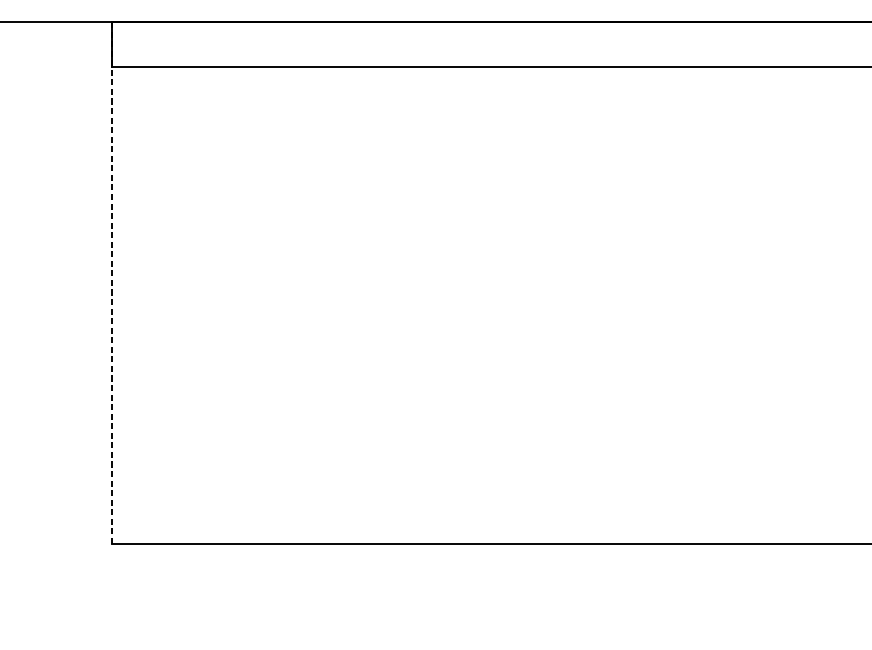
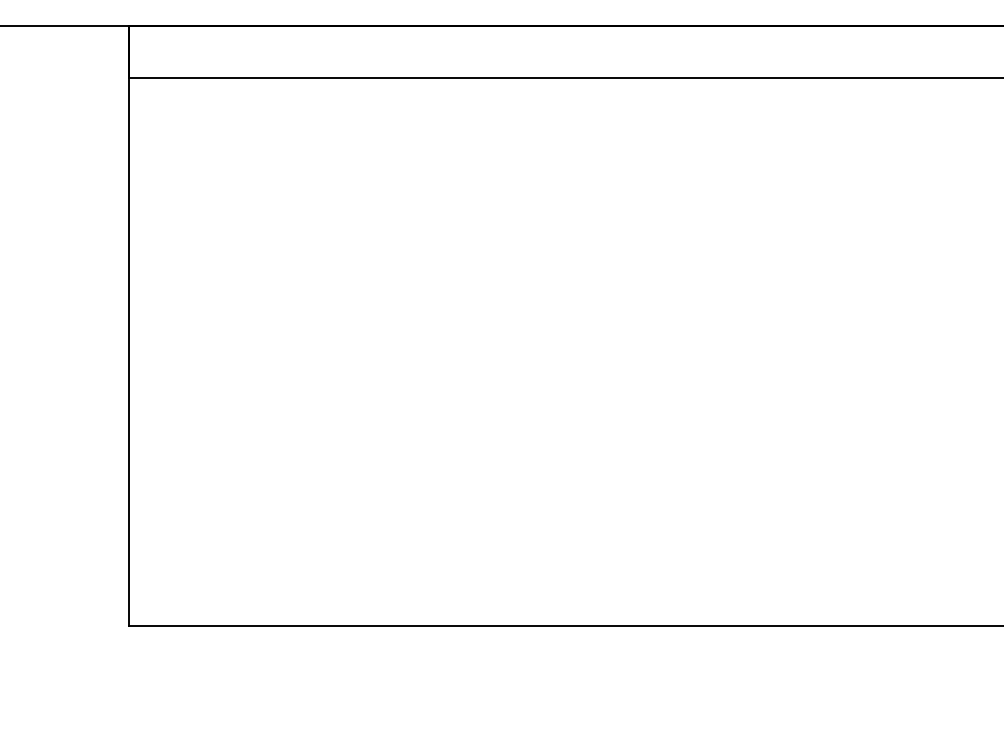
line: (111, 283) -> (128, 326), dashed -> solid

